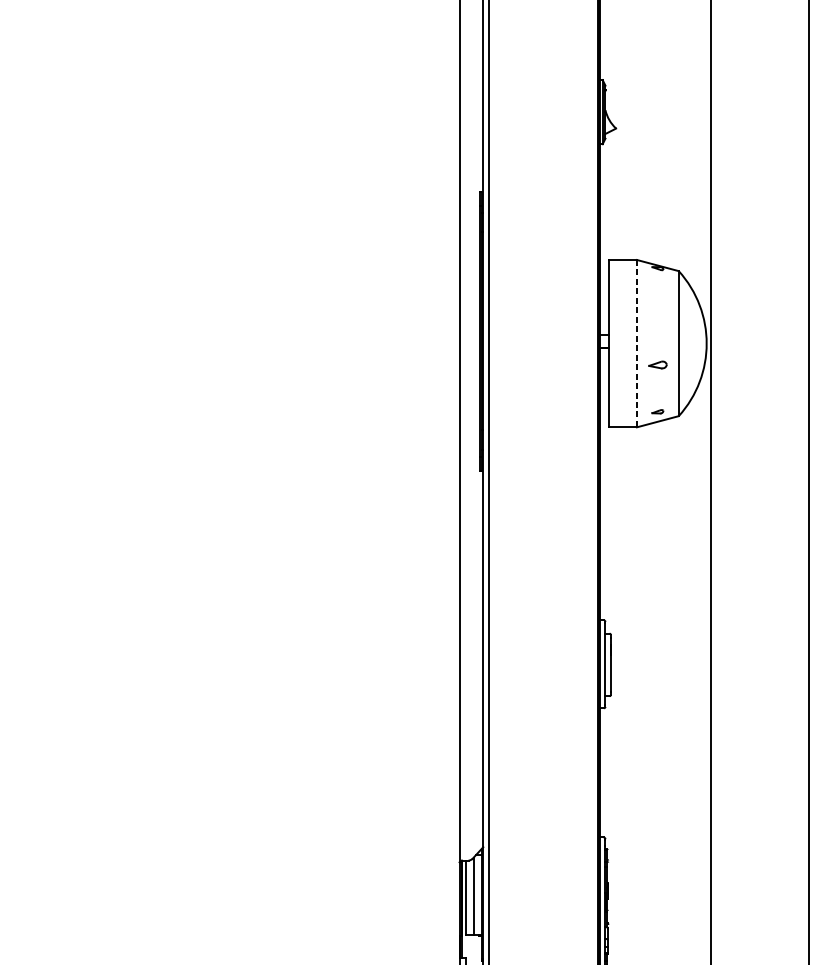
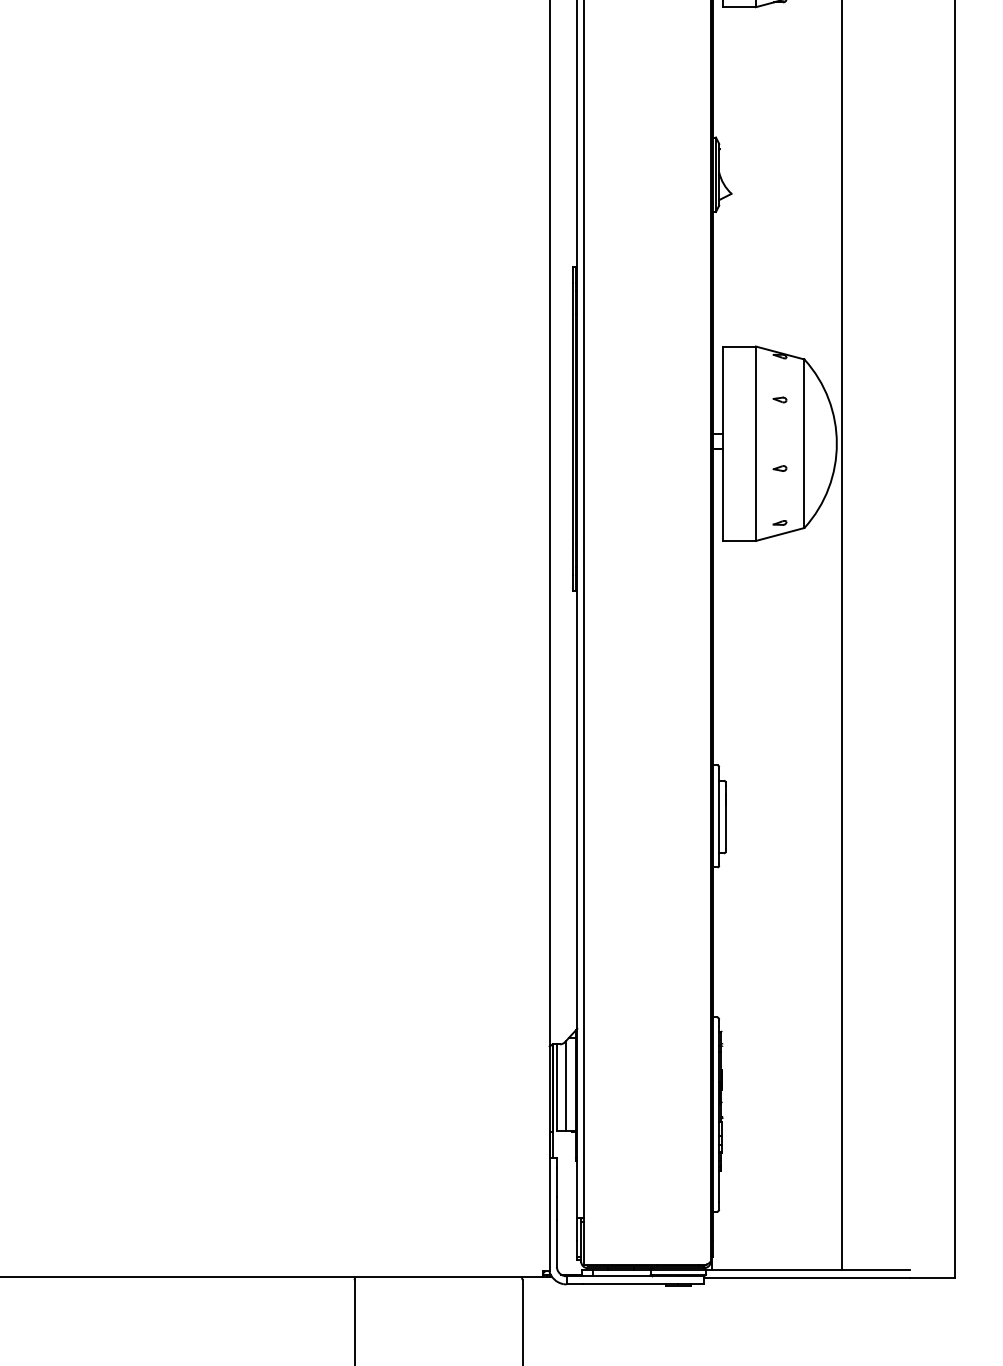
part: (657, 305) -> (779, 399), added
line: (636, 344) -> (755, 444), dashed -> solid
part: (657, 364) -> (779, 468), size x0.62

